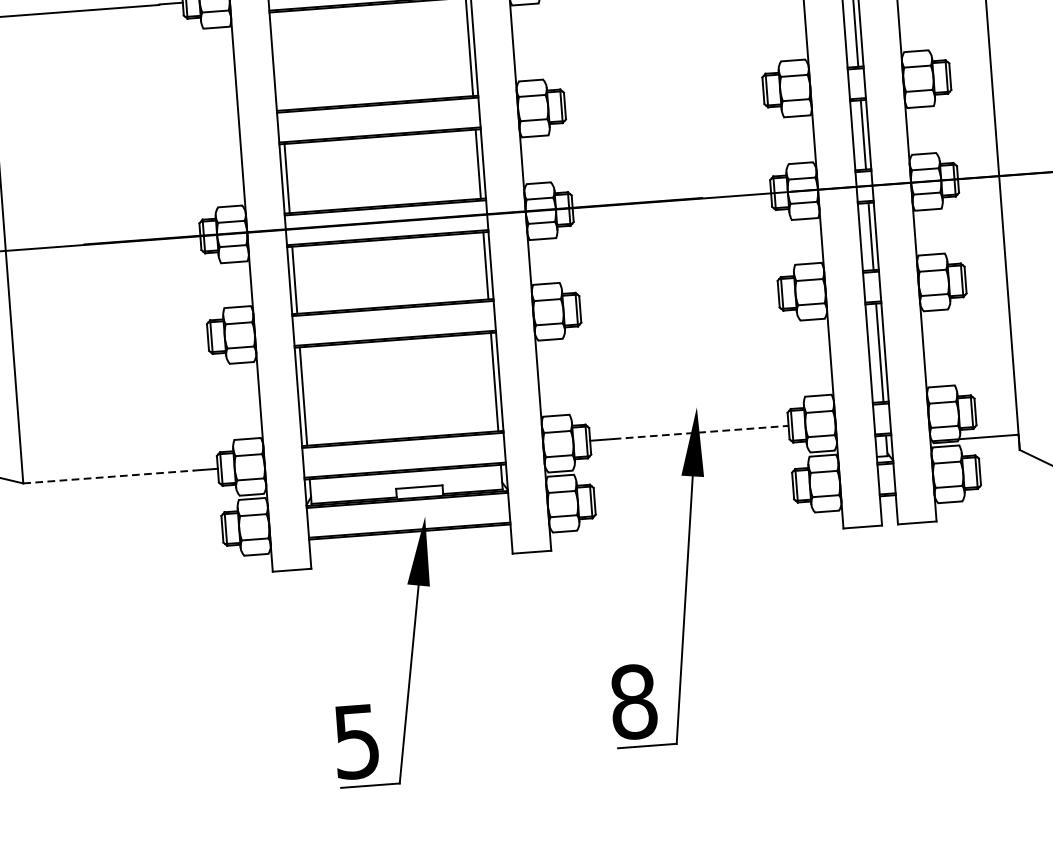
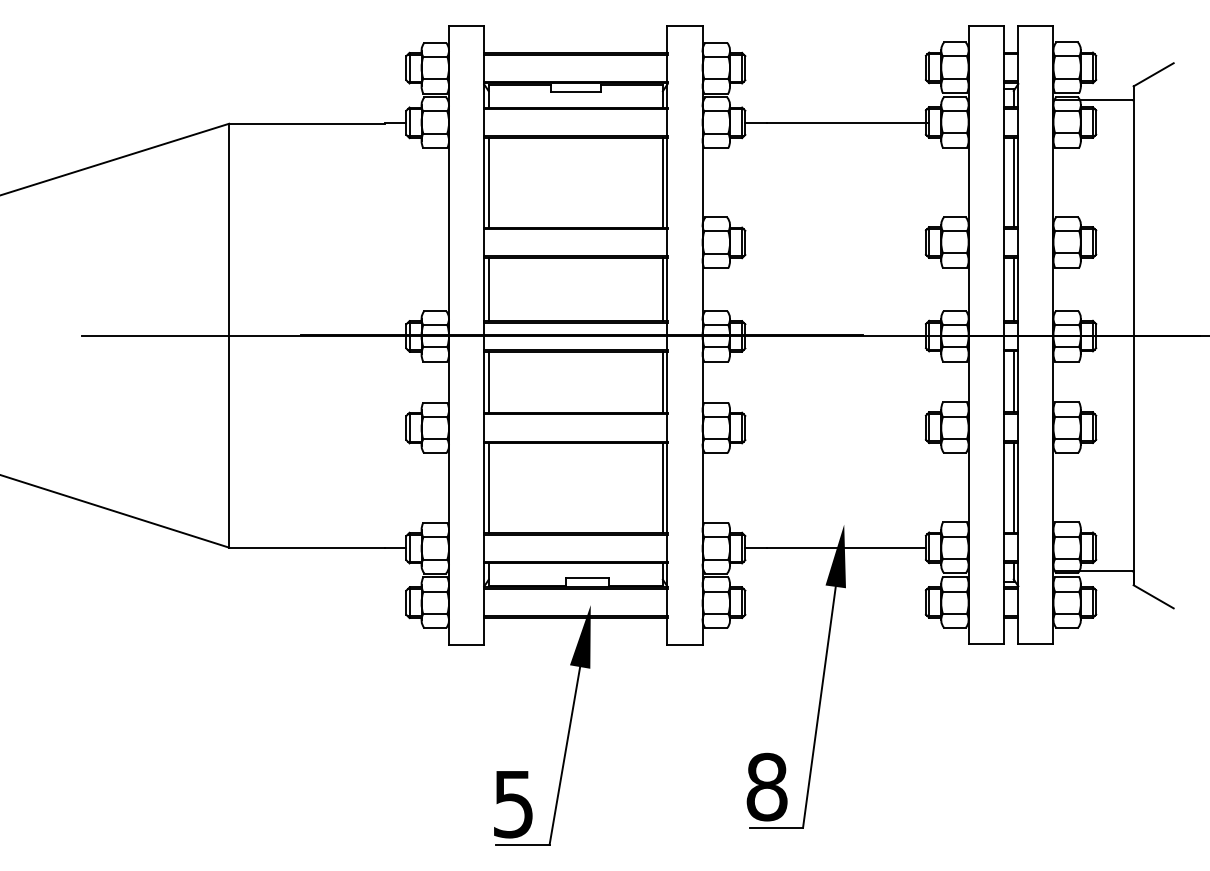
line: (277, 60) -> (488, 182), added
line: (701, 432) -> (846, 547), dashed -> solid
line: (109, 476) -> (307, 547), dashed -> solid

